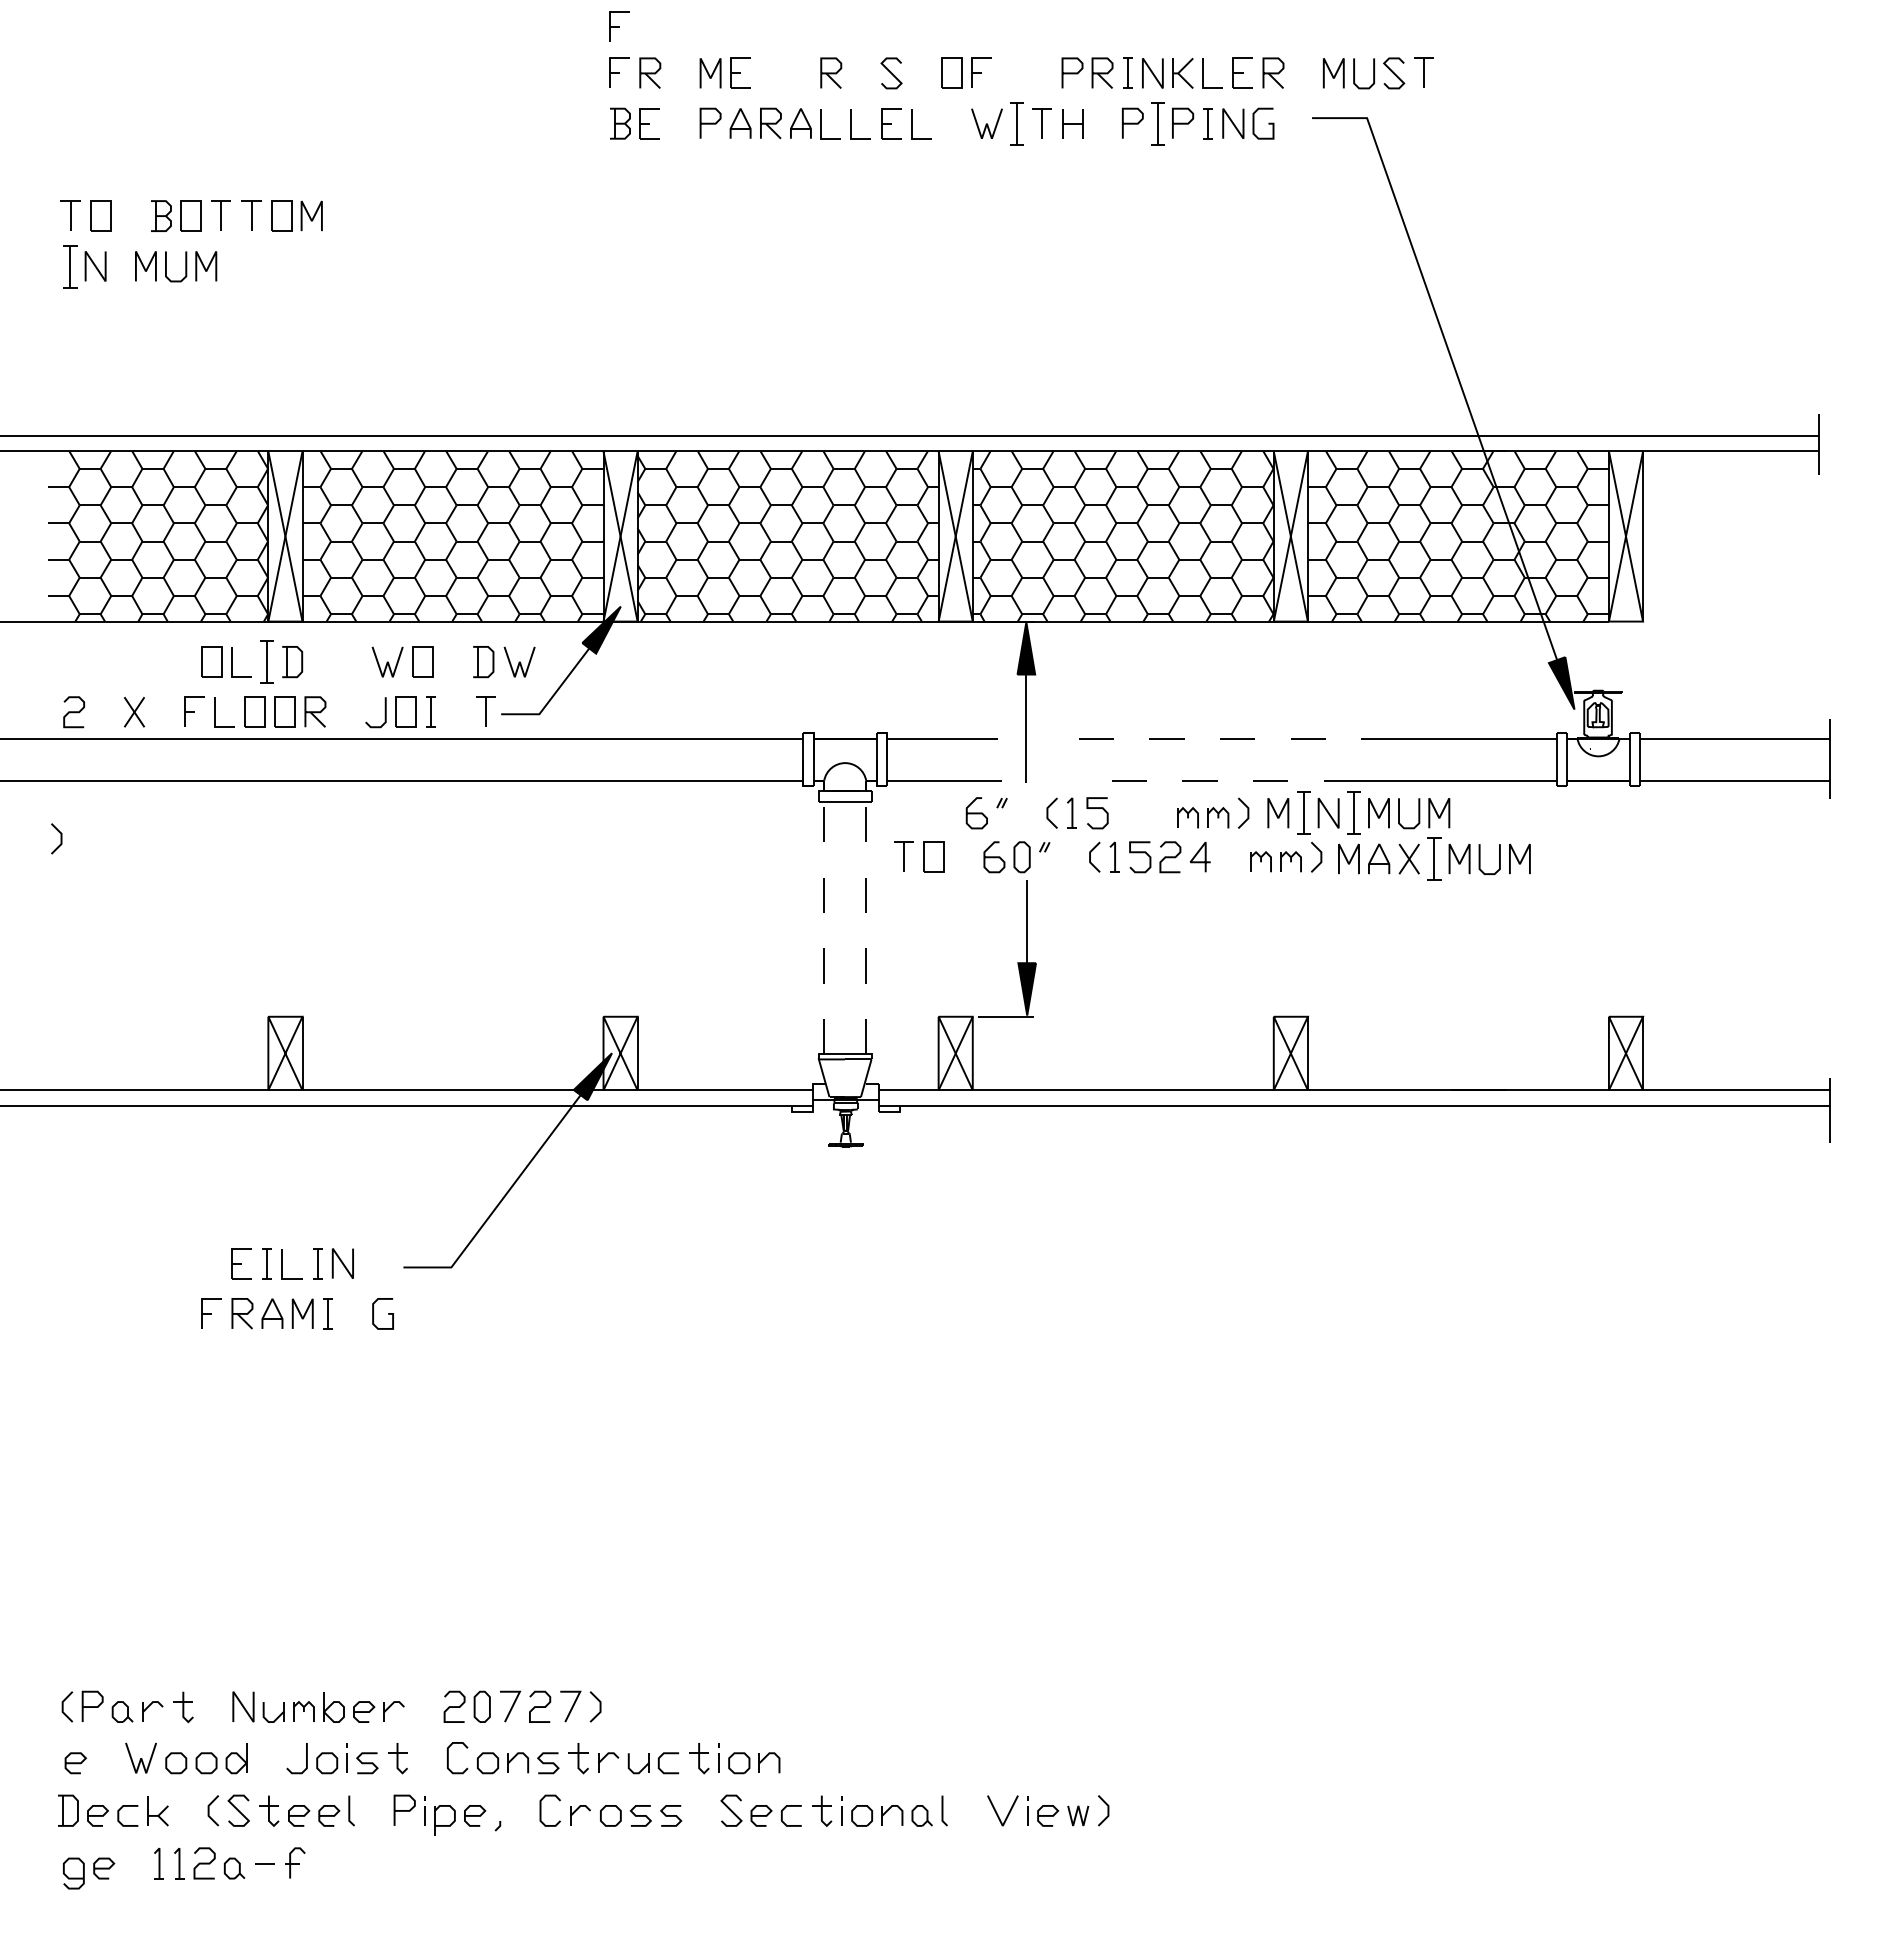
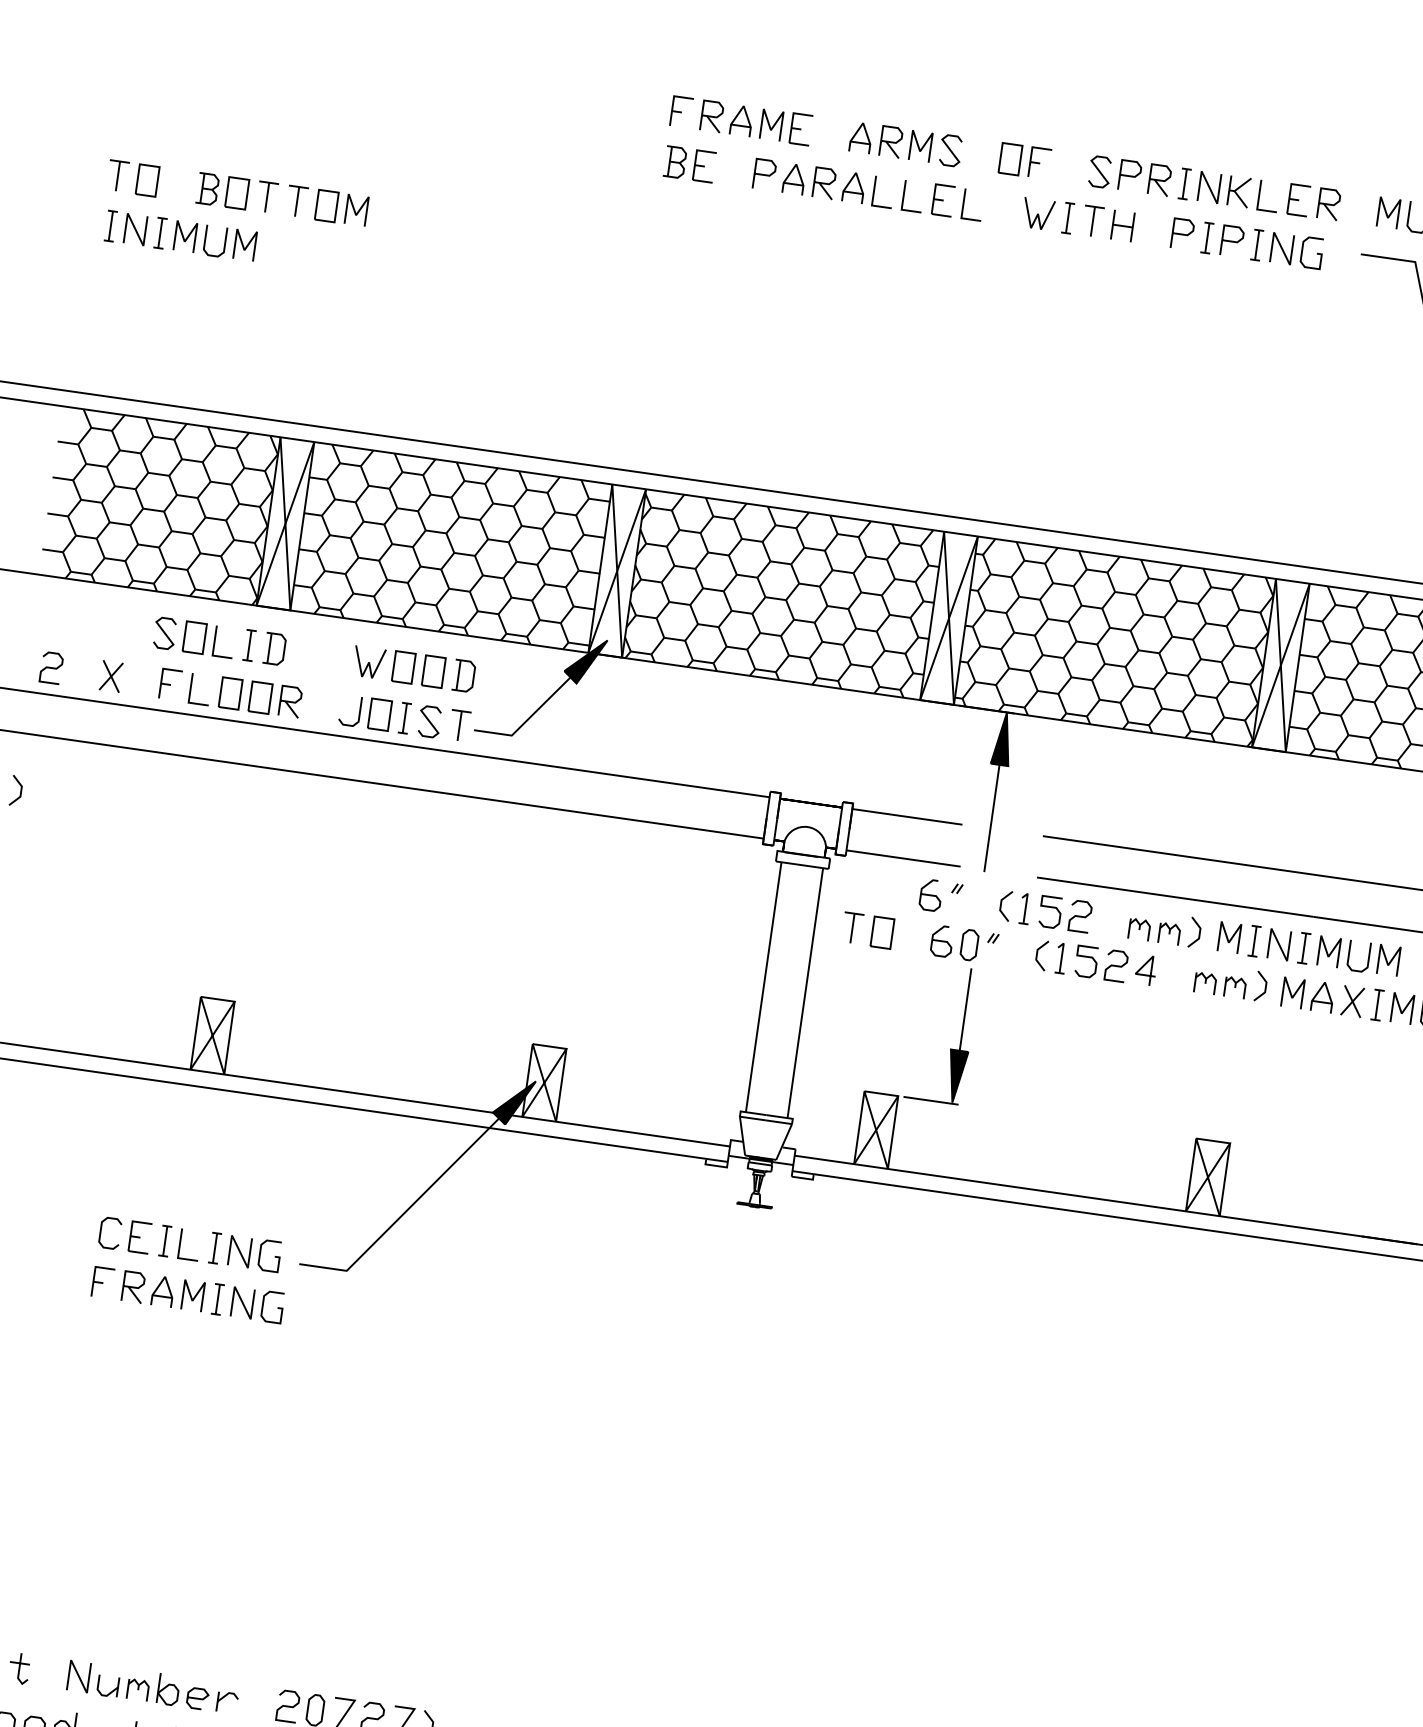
part: (619, 26) -> (688, 65), removed
part: (680, 73) -> (741, 121), added
part: (800, 73) -> (860, 138), added
line: (862, 73) -> (922, 146), added
curve: (1042, 73) -> (1100, 172), added
part: (1016, 123) -> (1067, 217), size x0.71
part: (1157, 123) -> (1207, 237), size x0.71
part: (70, 265) -> (110, 225), size x0.71
part: (120, 265) -> (160, 232), added
part: (266, 661) -> (249, 644), size x0.71
part: (452, 661) -> (433, 671), added
line: (519, 661) -> (499, 680), removed
curve: (181, 662) -> (164, 633), added
curve: (456, 712) -> (430, 722), added
line: (1237, 738) -> (1199, 857), dashed -> solid
line: (1219, 780) -> (1175, 896), dashed -> solid
part: (1303, 812) -> (1254, 940), size x0.71
part: (1353, 812) -> (1303, 947), size x0.71
curve: (1127, 813) -> (1080, 916), added
part: (1434, 858) -> (1377, 1004), size x0.71
line: (824, 927) -> (764, 986), dashed -> solid
line: (866, 927) -> (805, 992), dashed -> solid
curve: (203, 1263) -> (101, 1232), added
curve: (378, 1263) -> (275, 1256), added
line: (352, 1313) -> (242, 1302), added

